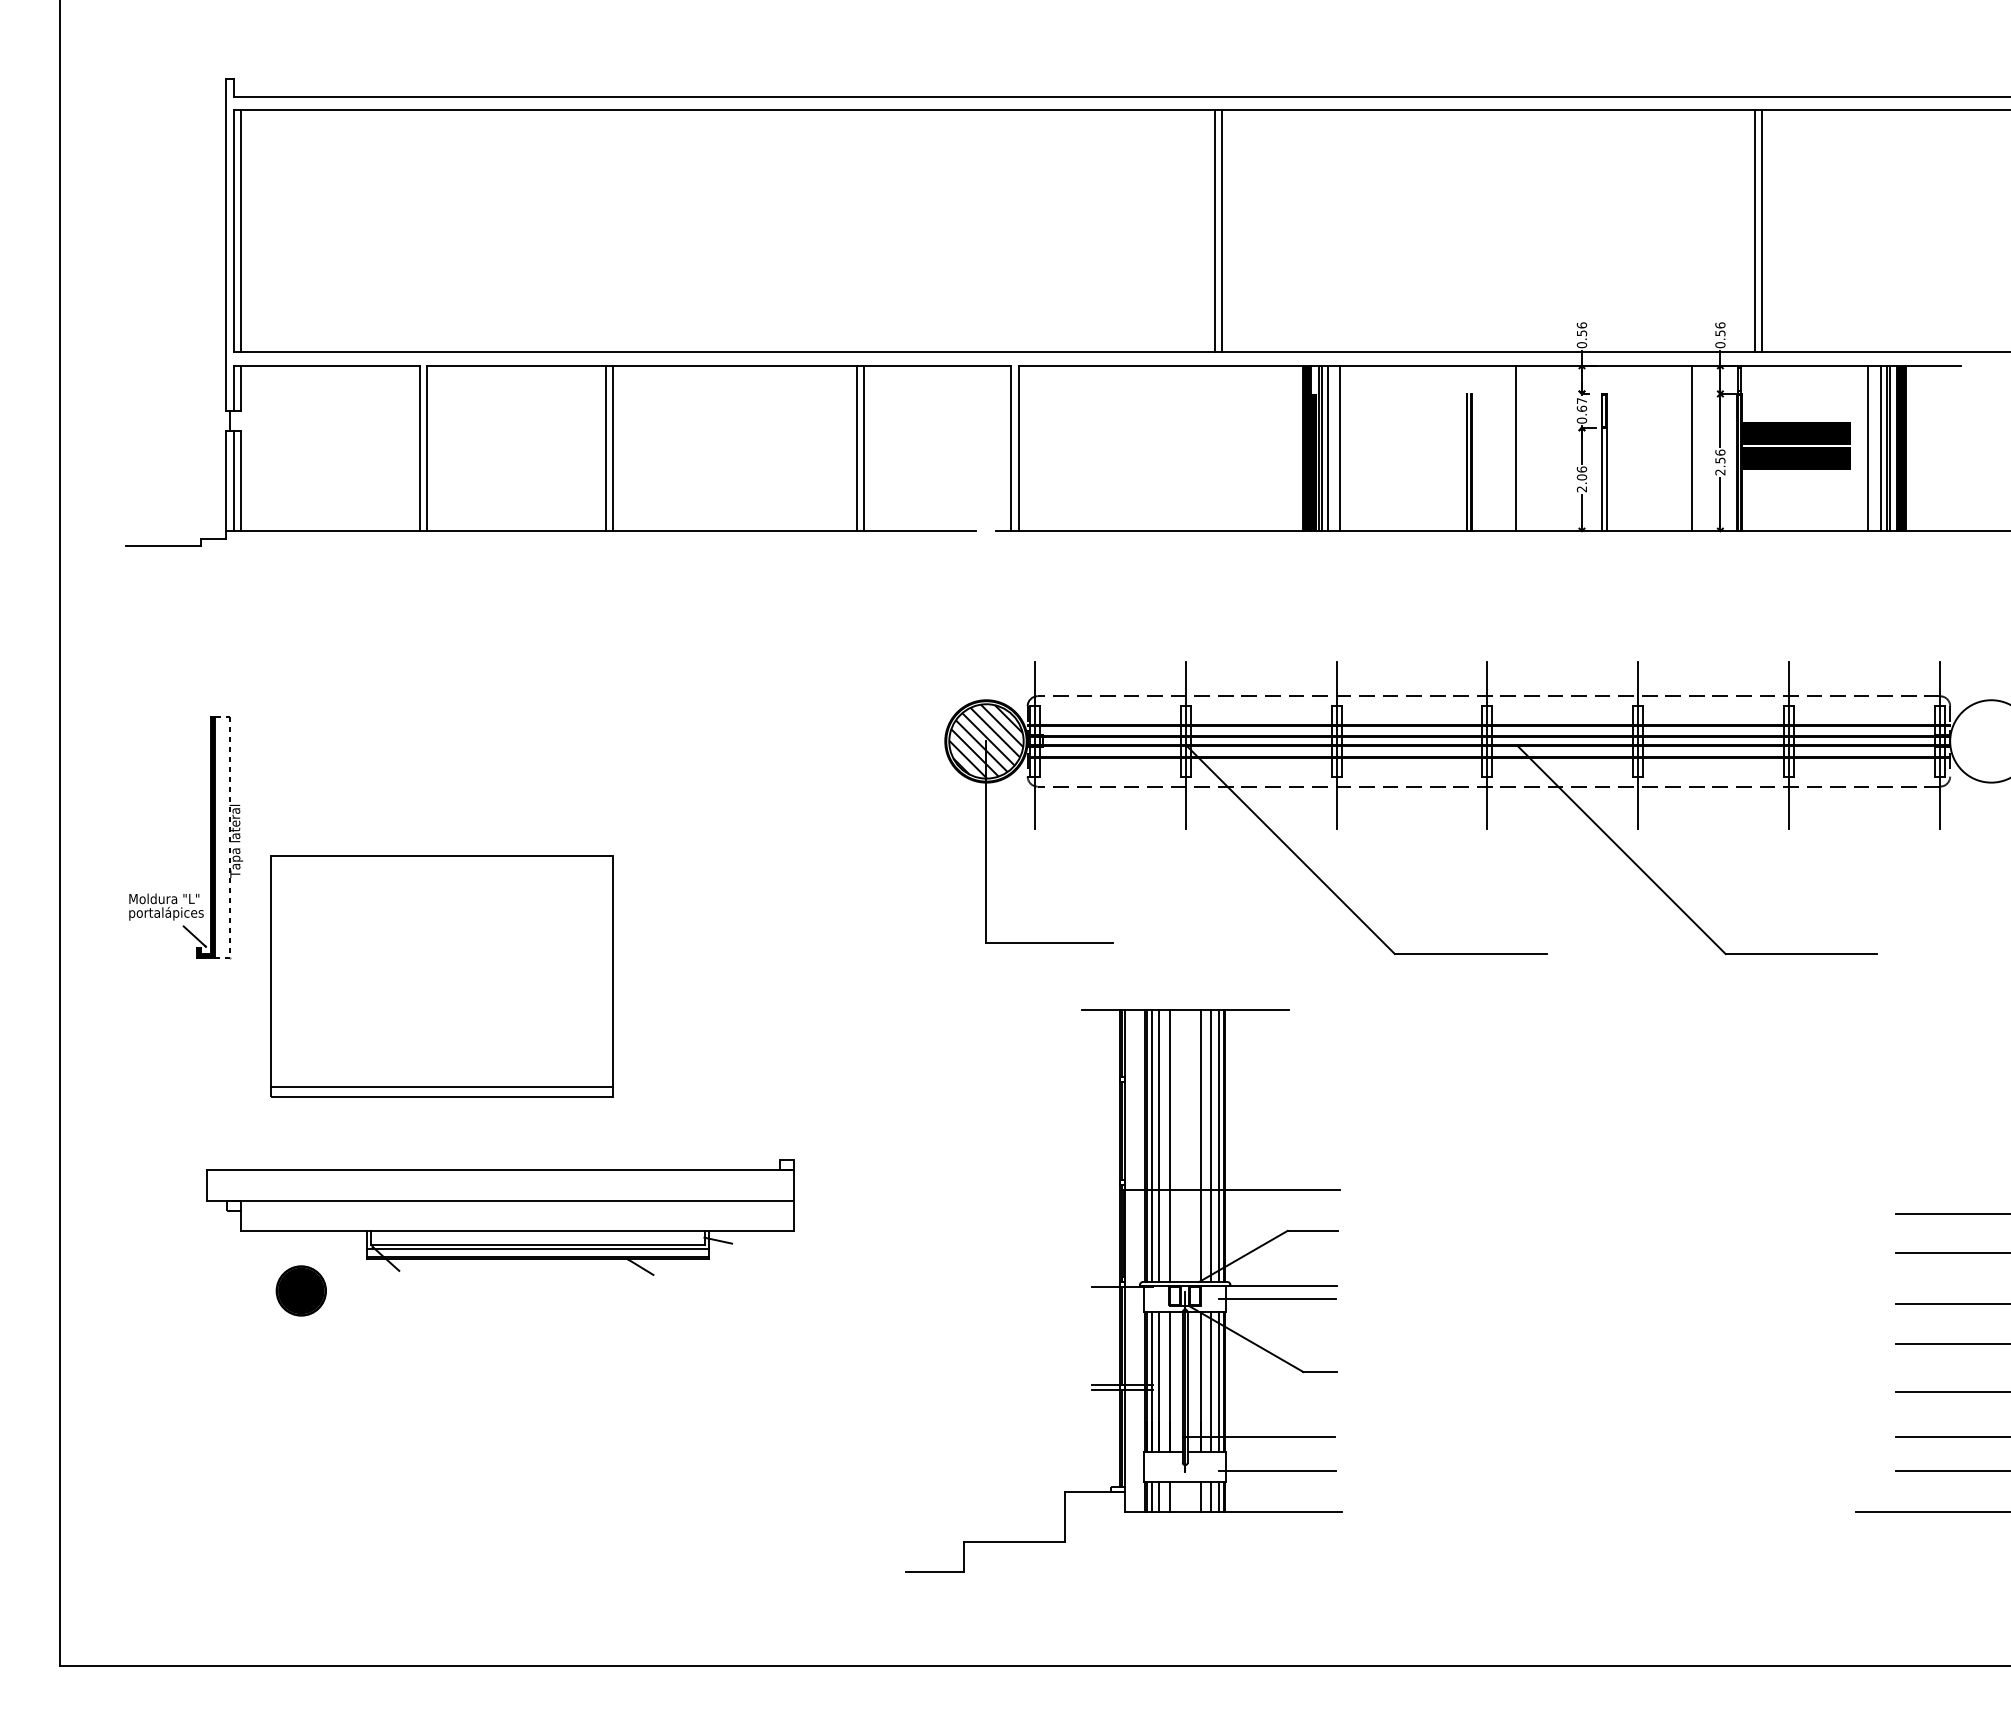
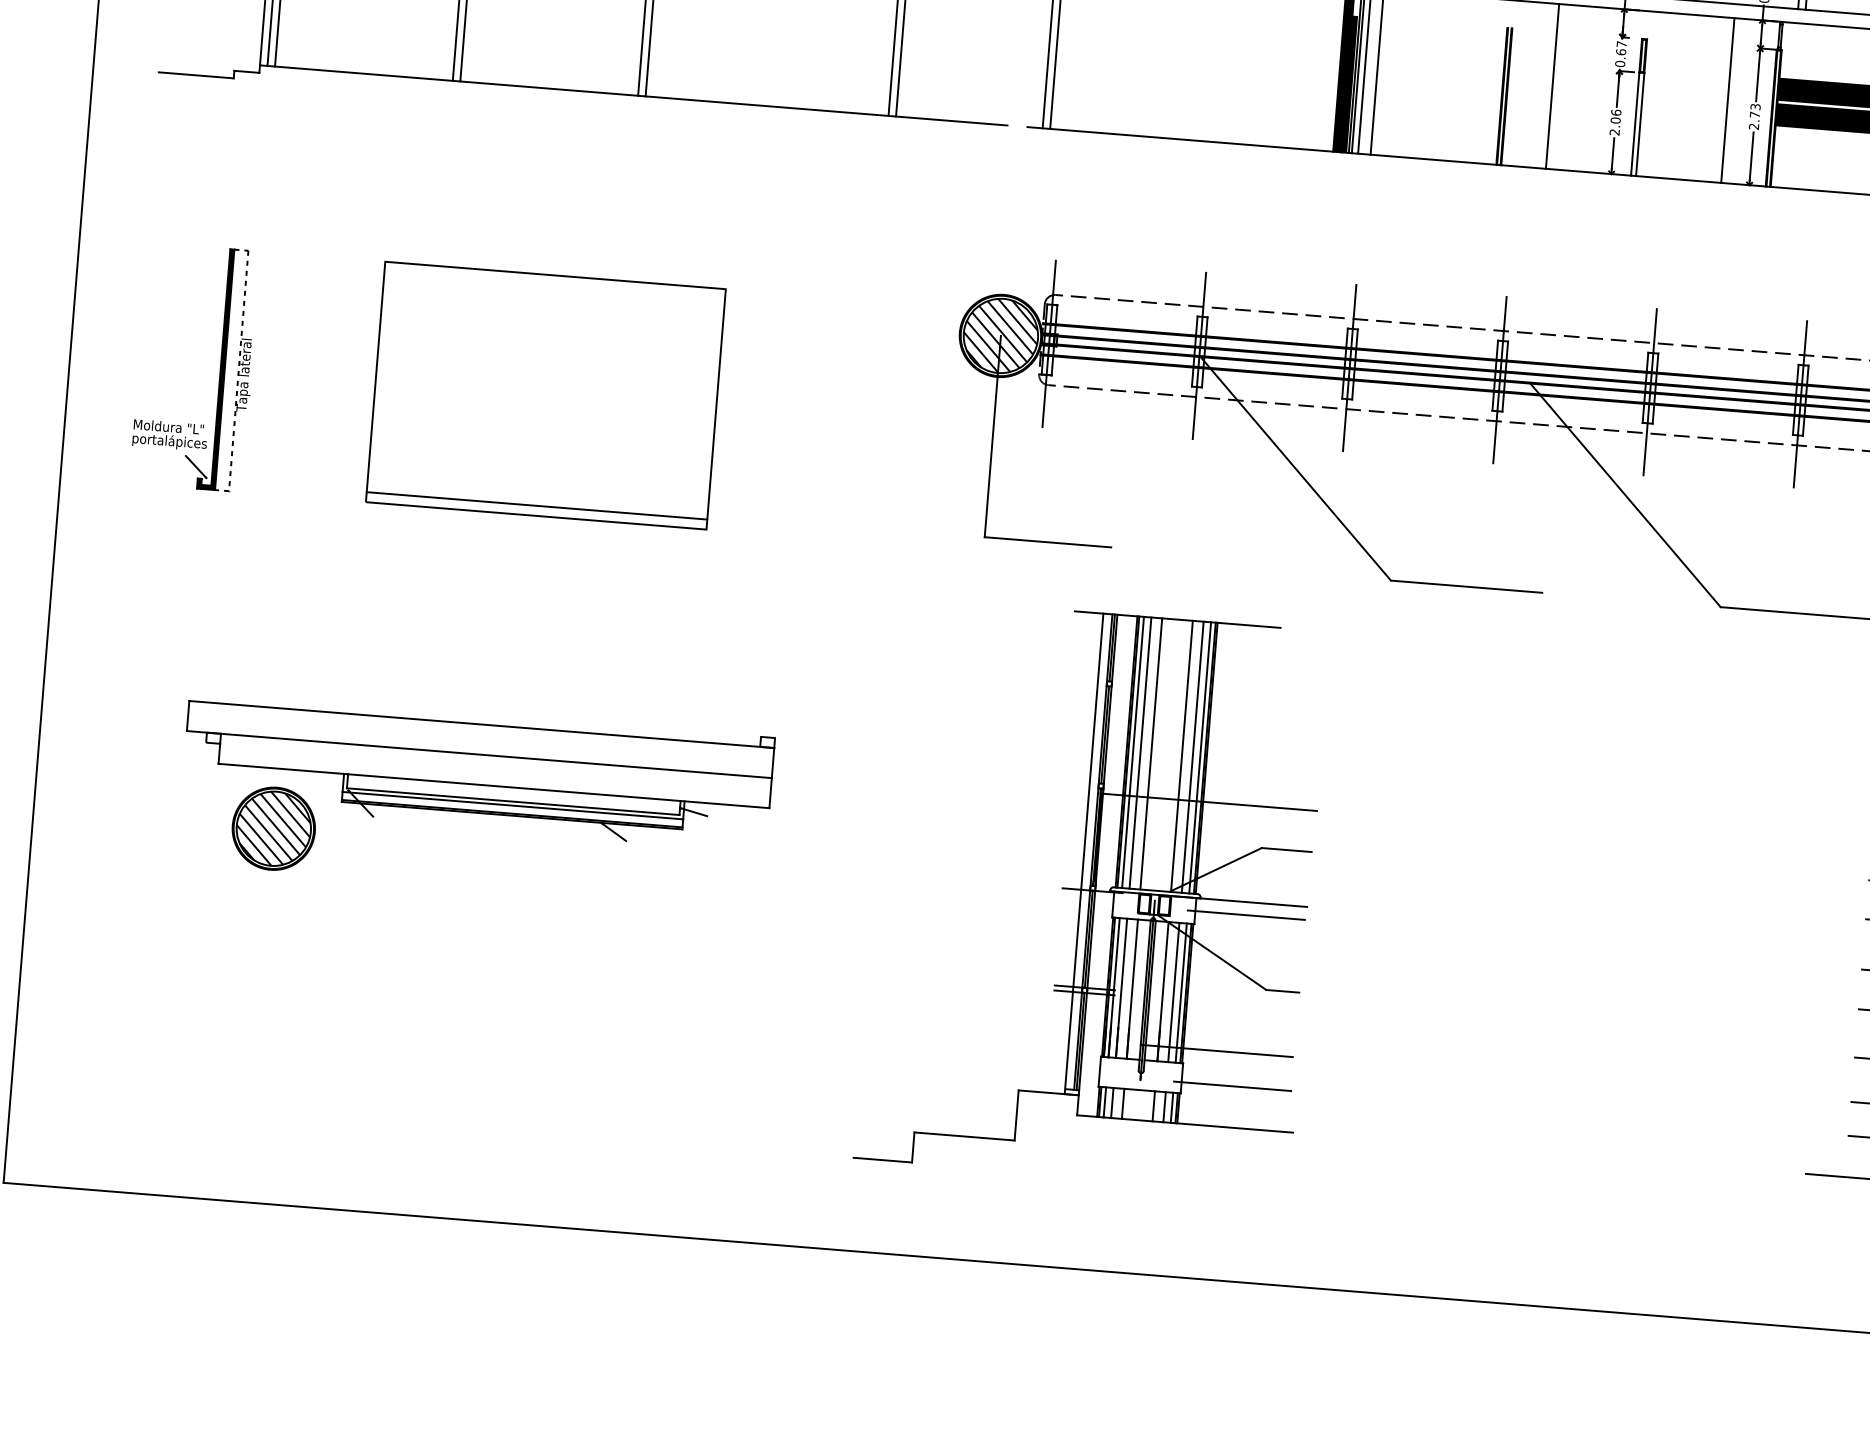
text: (1720, 456) -> (1755, 110), 2.56 -> 2.73
part: (441, 976) -> (545, 395), moved
line: (1110, 1248) -> (1083, 851), added
part: (301, 1290) -> (274, 828), size x1.67

